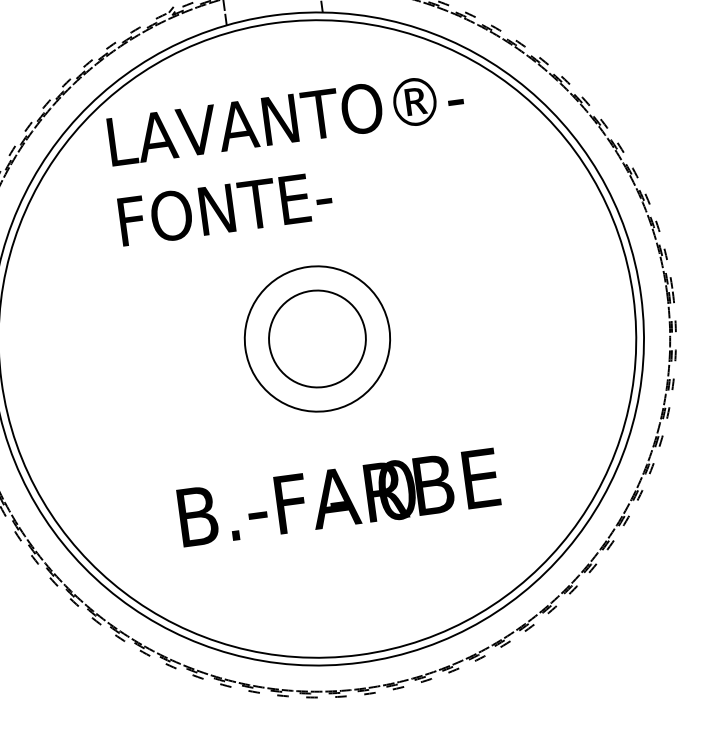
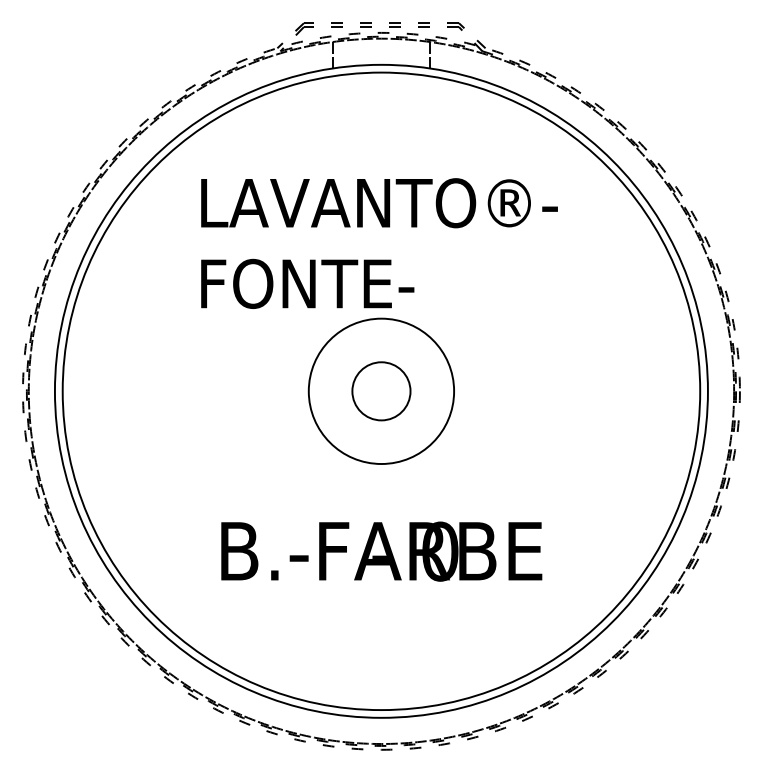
text: (291, 159) -> (379, 243), moved
circle: (317, 338) -> (381, 390), size x0.6

